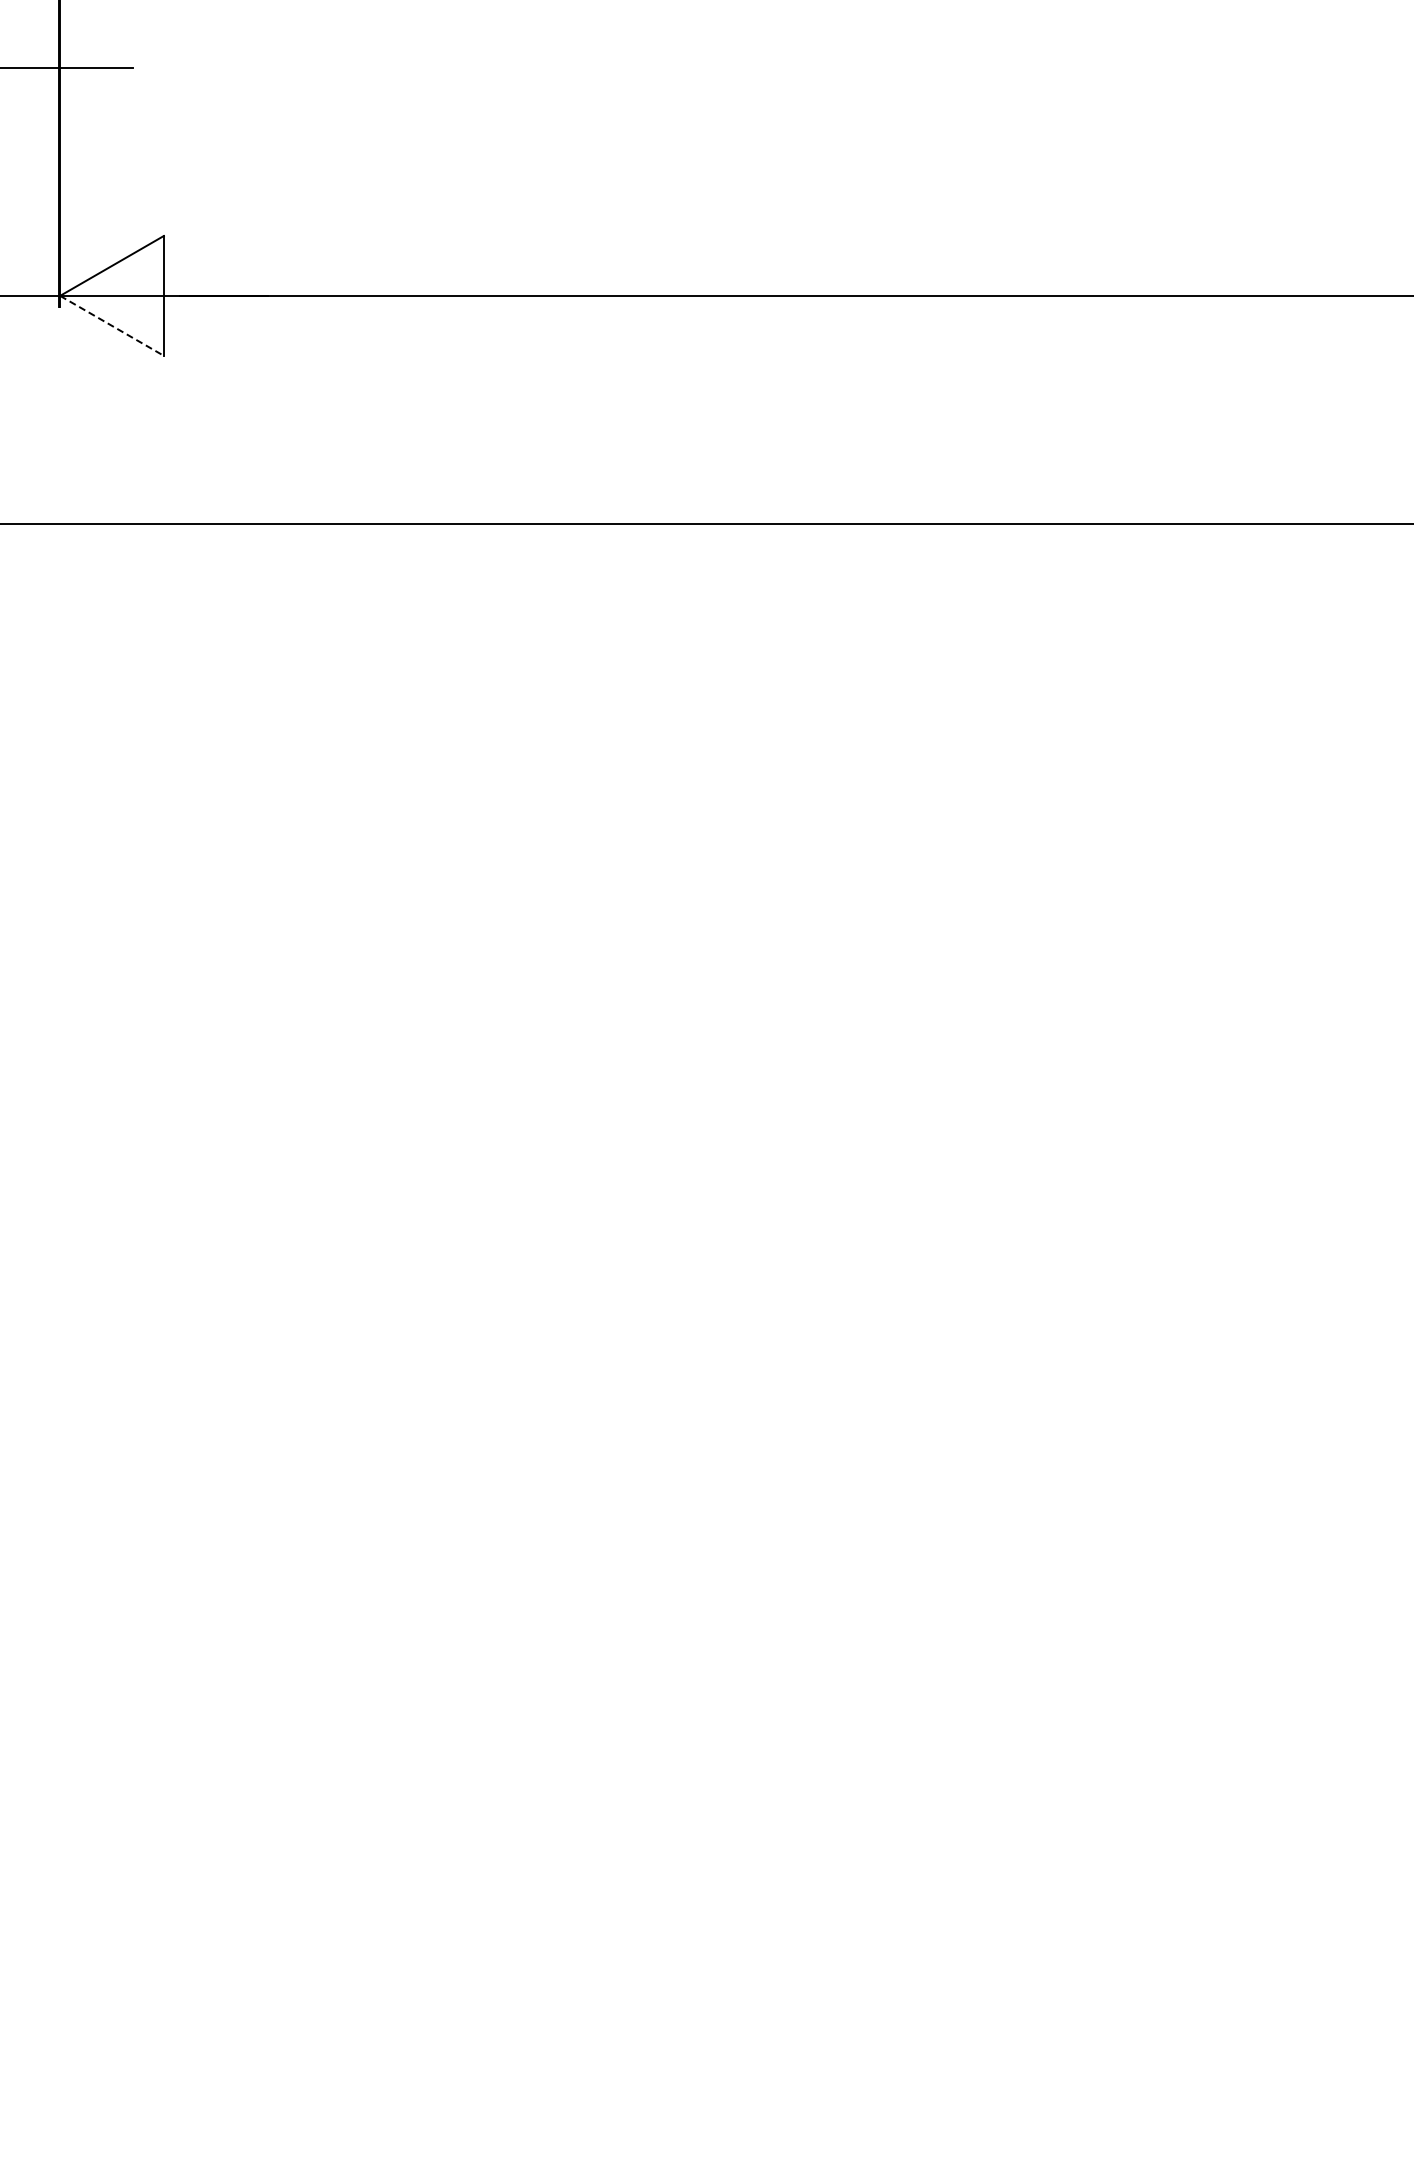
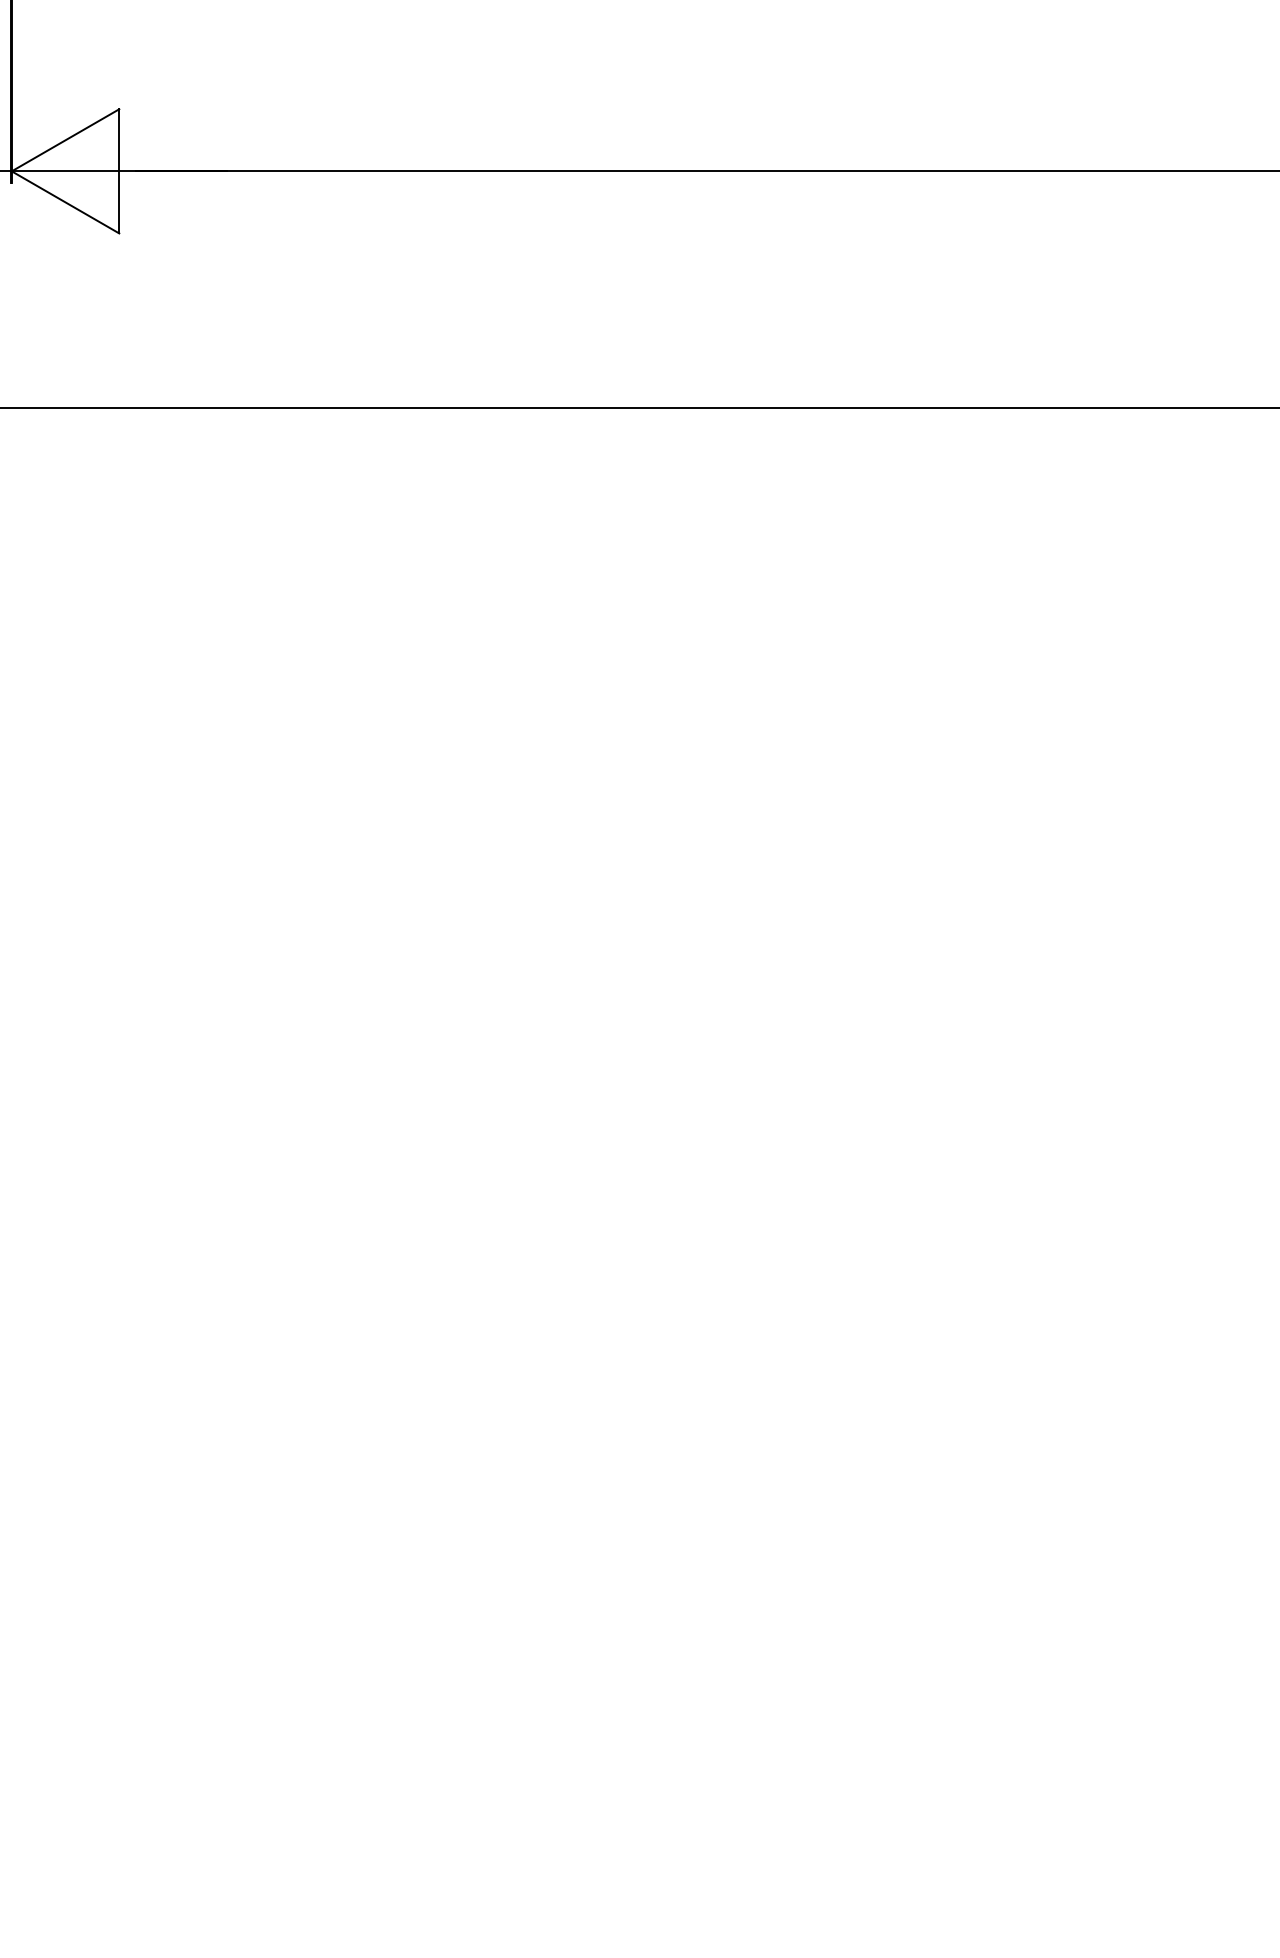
line: (112, 325) -> (66, 202), dashed -> solid

